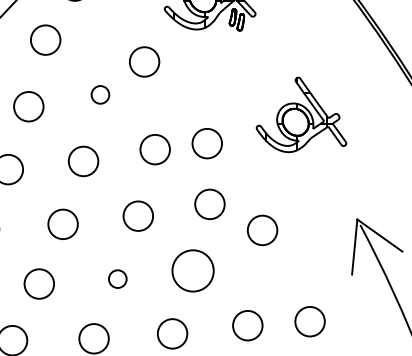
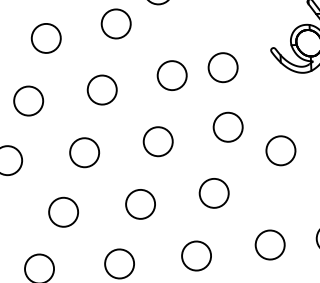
circle: (100, 94) -> (116, 23), size x1.67
circle: (192, 270) -> (213, 192), size x0.71
circle: (117, 278) -> (140, 203), size x1.67

